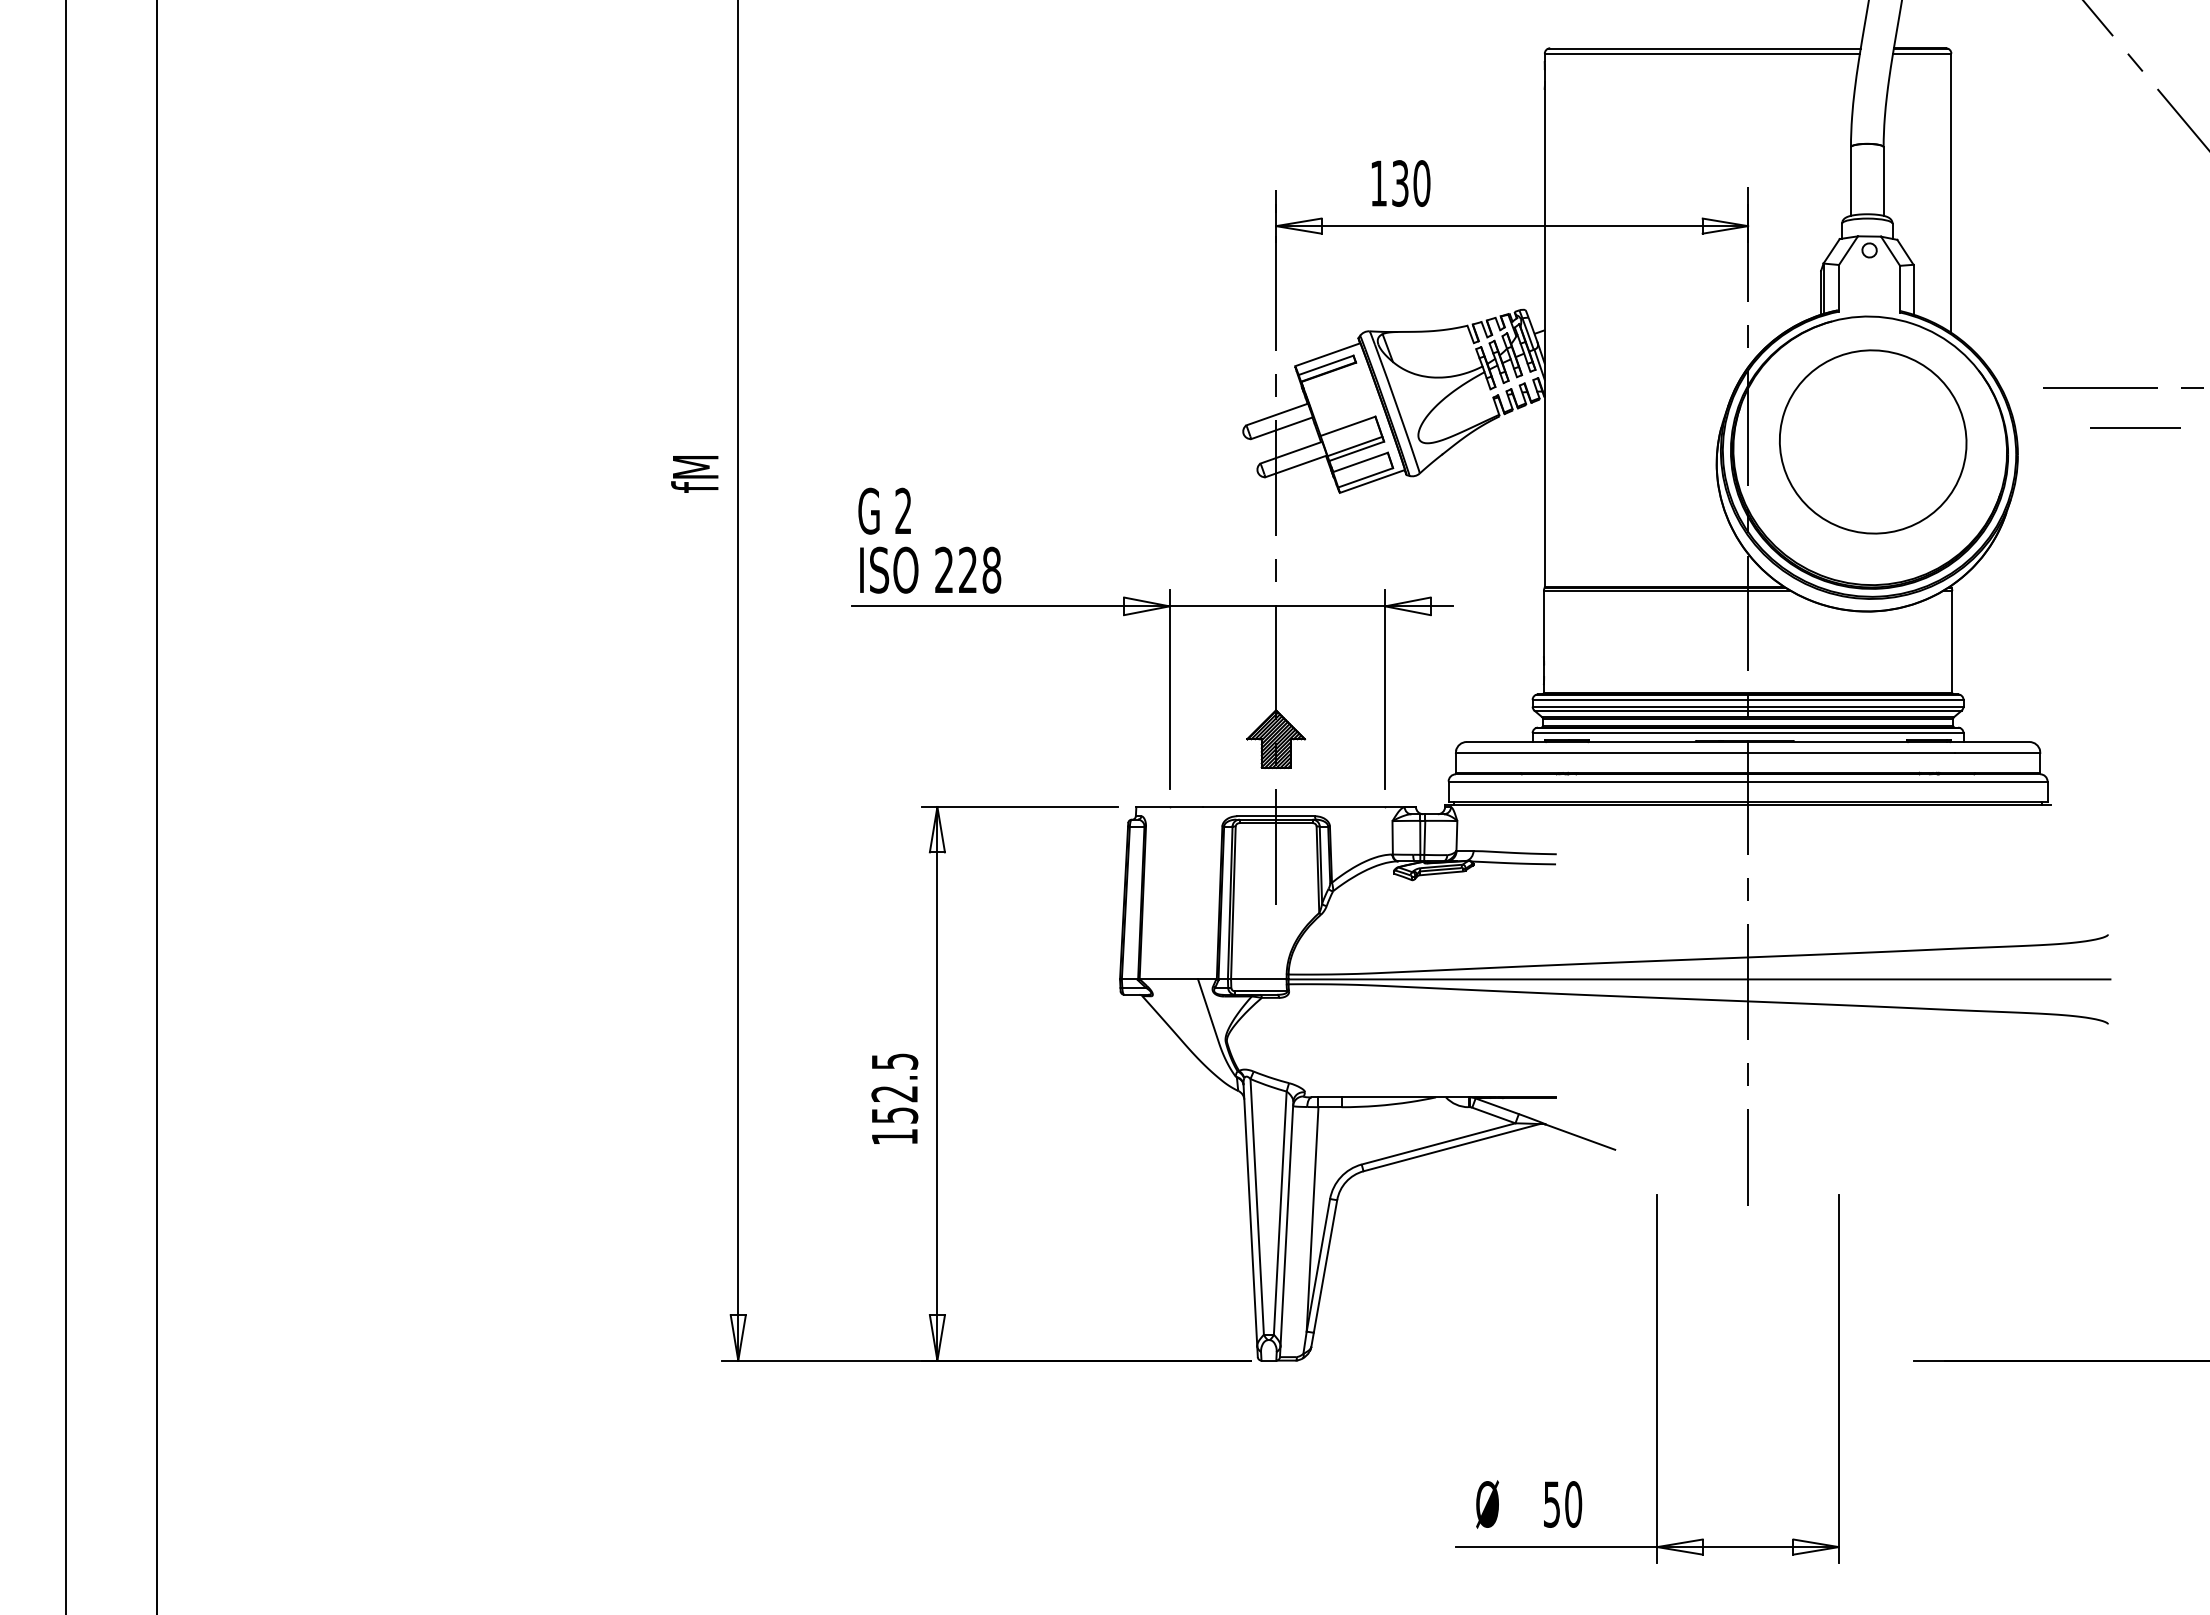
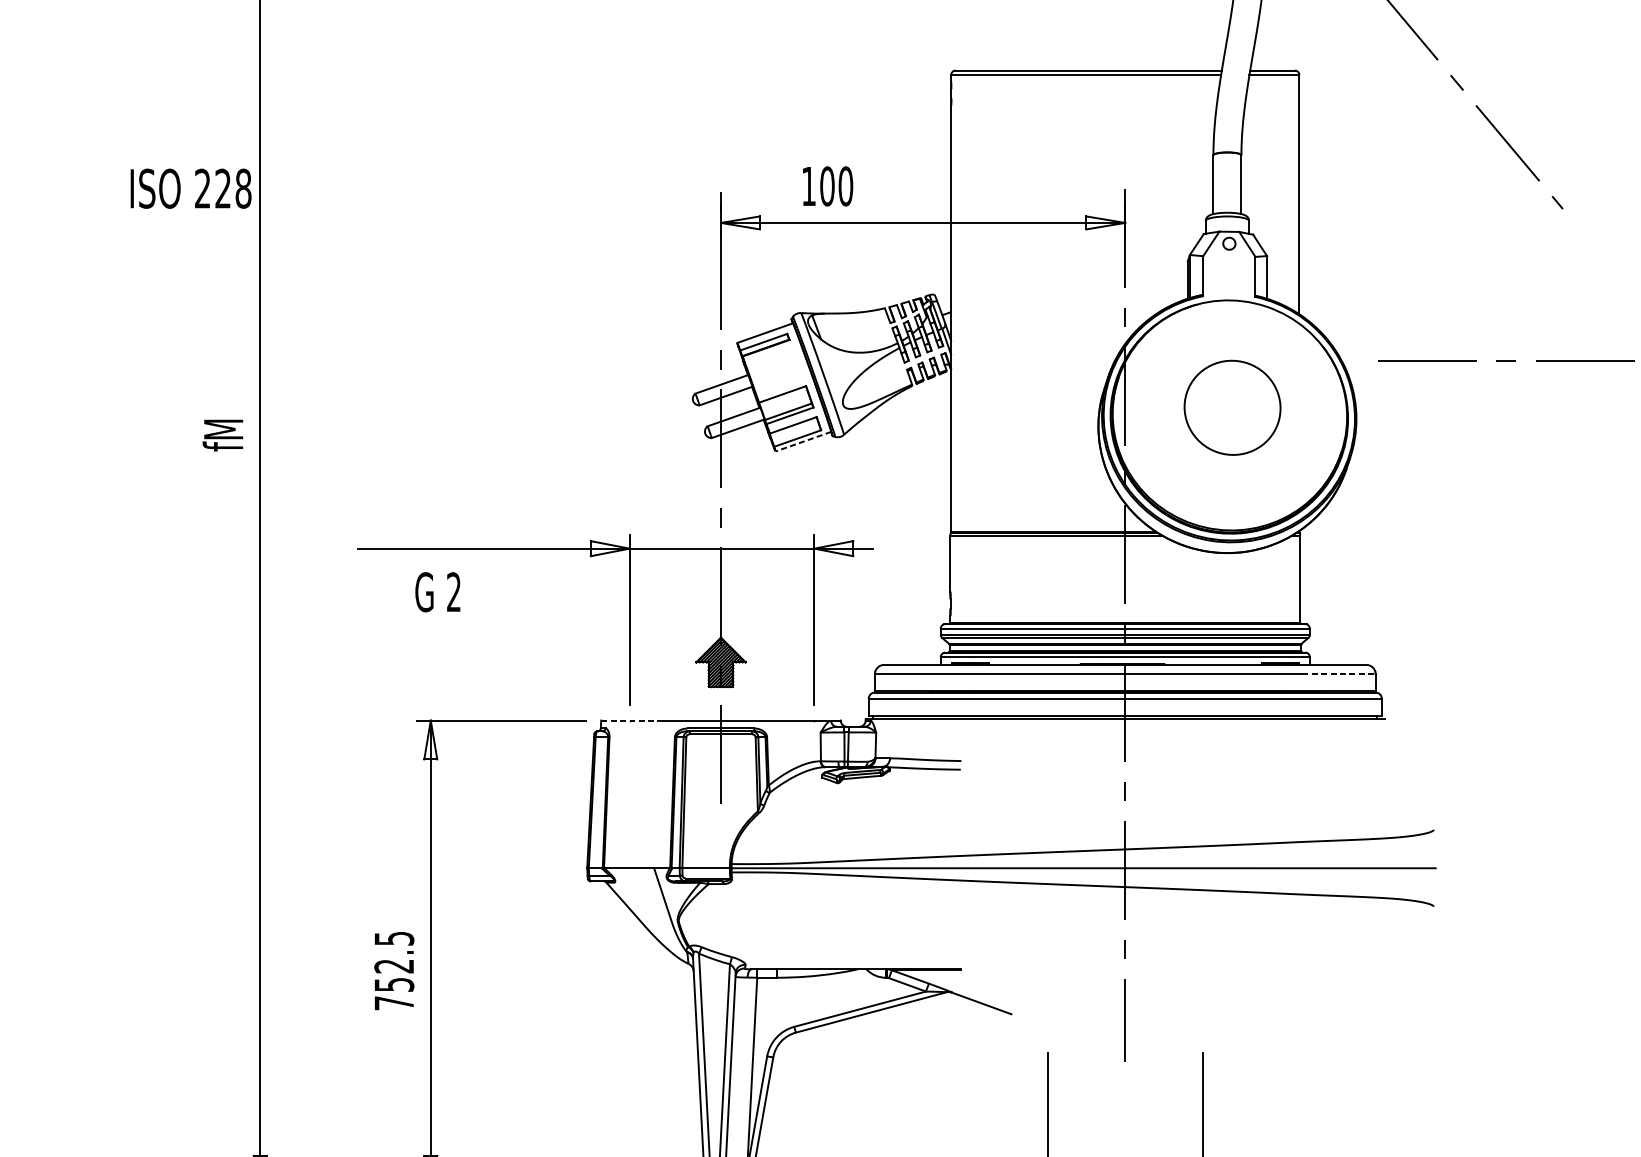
text: (1400, 183) -> (827, 186), 130 -> 100
line: (2135, 427) -> (1457, 395), removed
part: (1873, 441) -> (1232, 407), size x0.6
line: (1371, 481) -> (802, 441), solid -> dashed
text: (884, 510) -> (437, 591), moved
text: (930, 569) -> (190, 188), moved
line: (1997, 752) -> (1338, 673), solid -> dashed
line: (1170, 806) -> (630, 720), solid -> dashed
text: (894, 1136) -> (394, 1002), 152.5 -> 752.5

